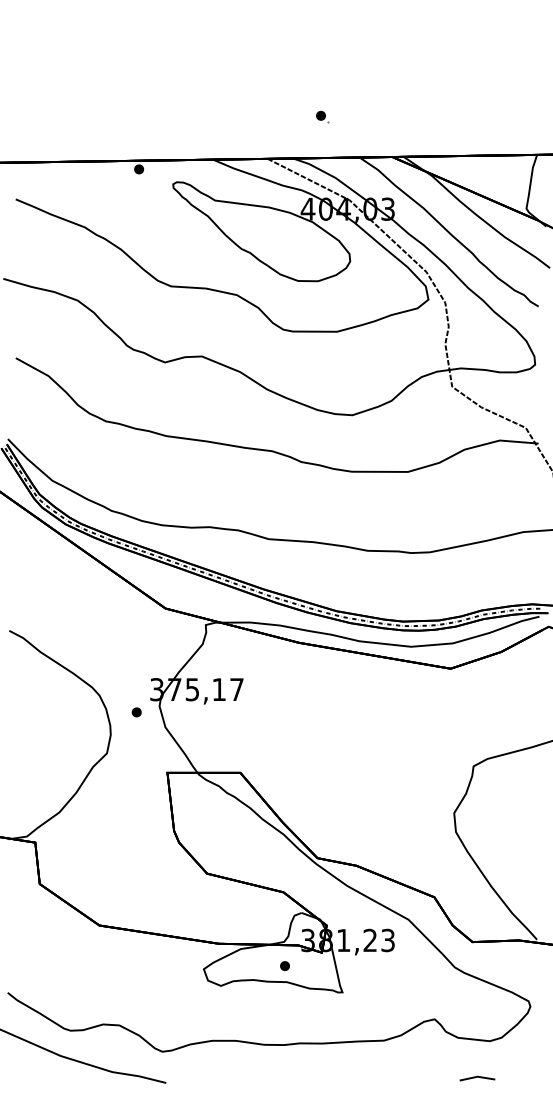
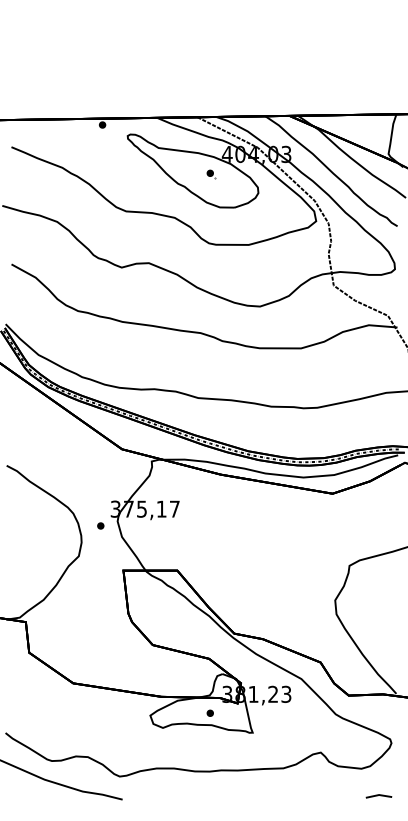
part: (322, 116) -> (211, 173), moved
line: (477, 1077) -> (379, 795), moved

